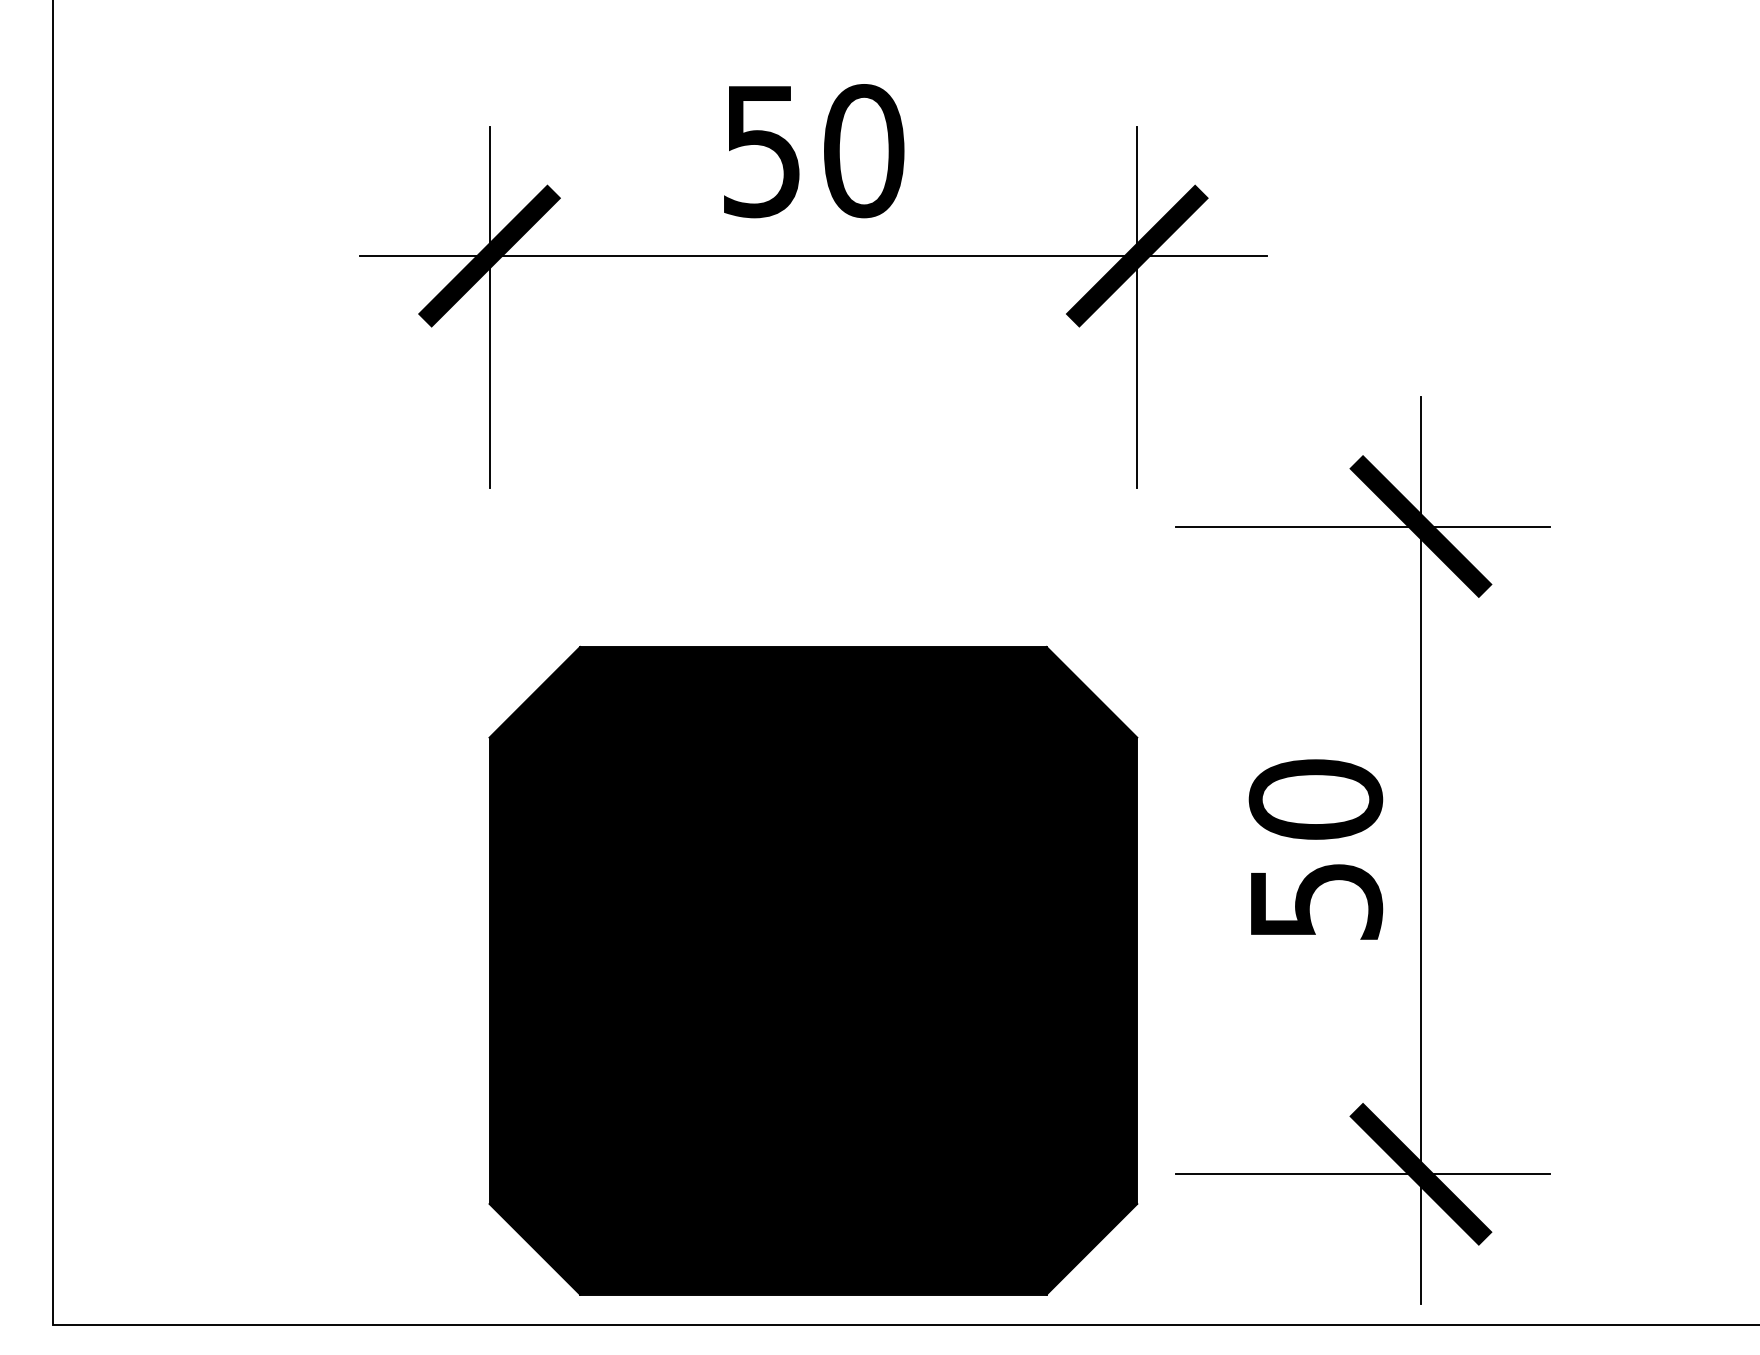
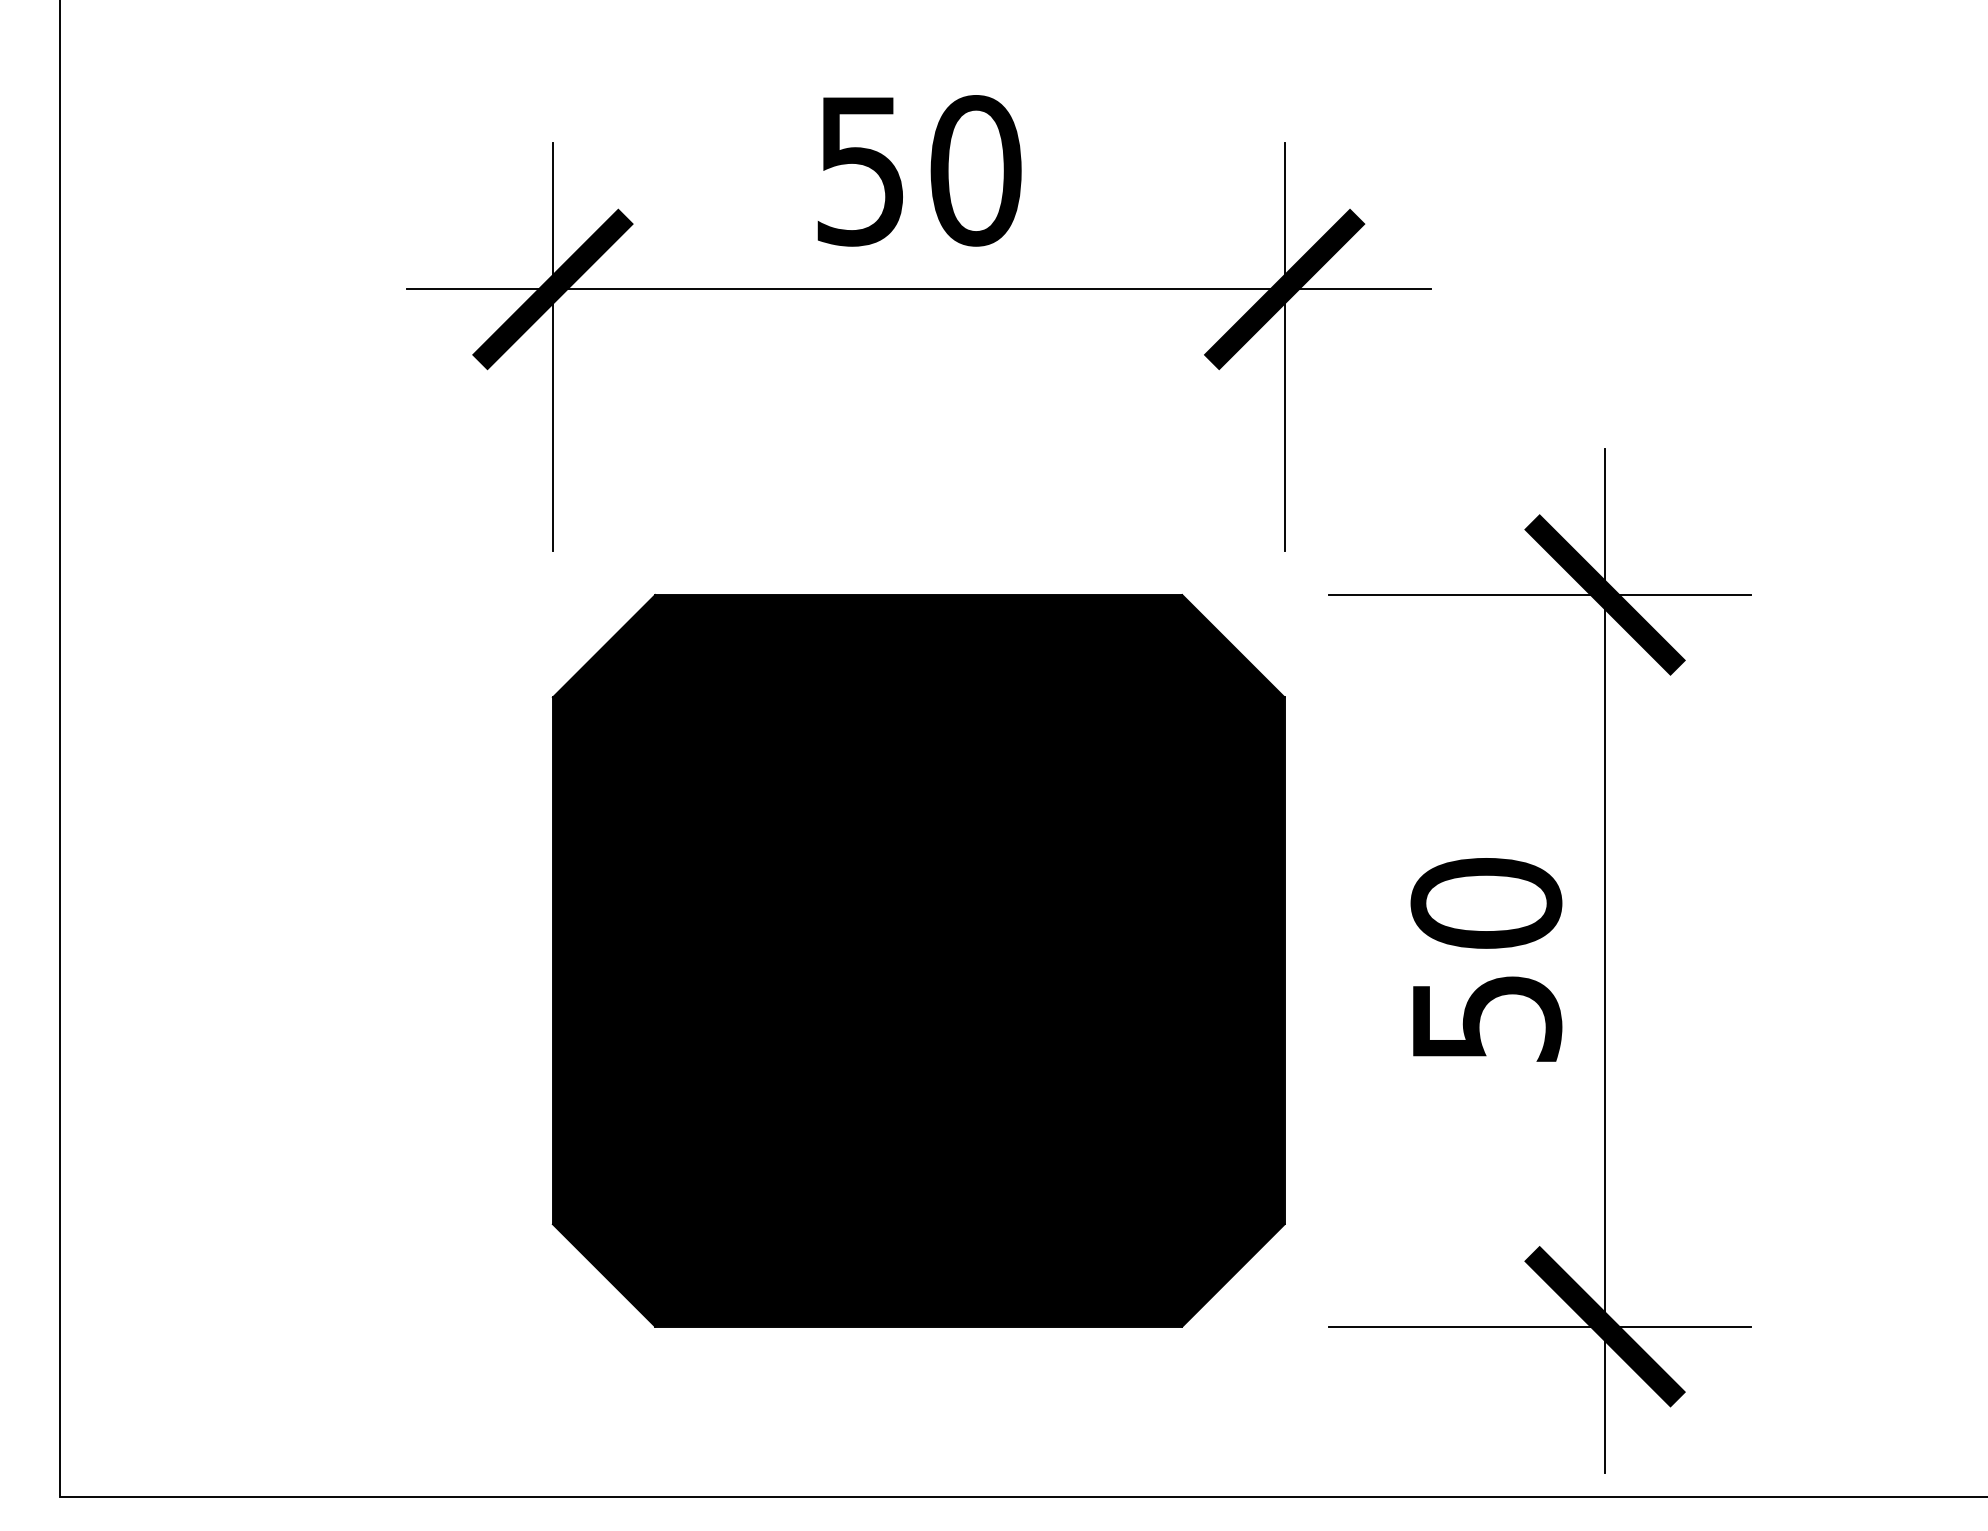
part: (813, 970) -> (918, 960), moved

